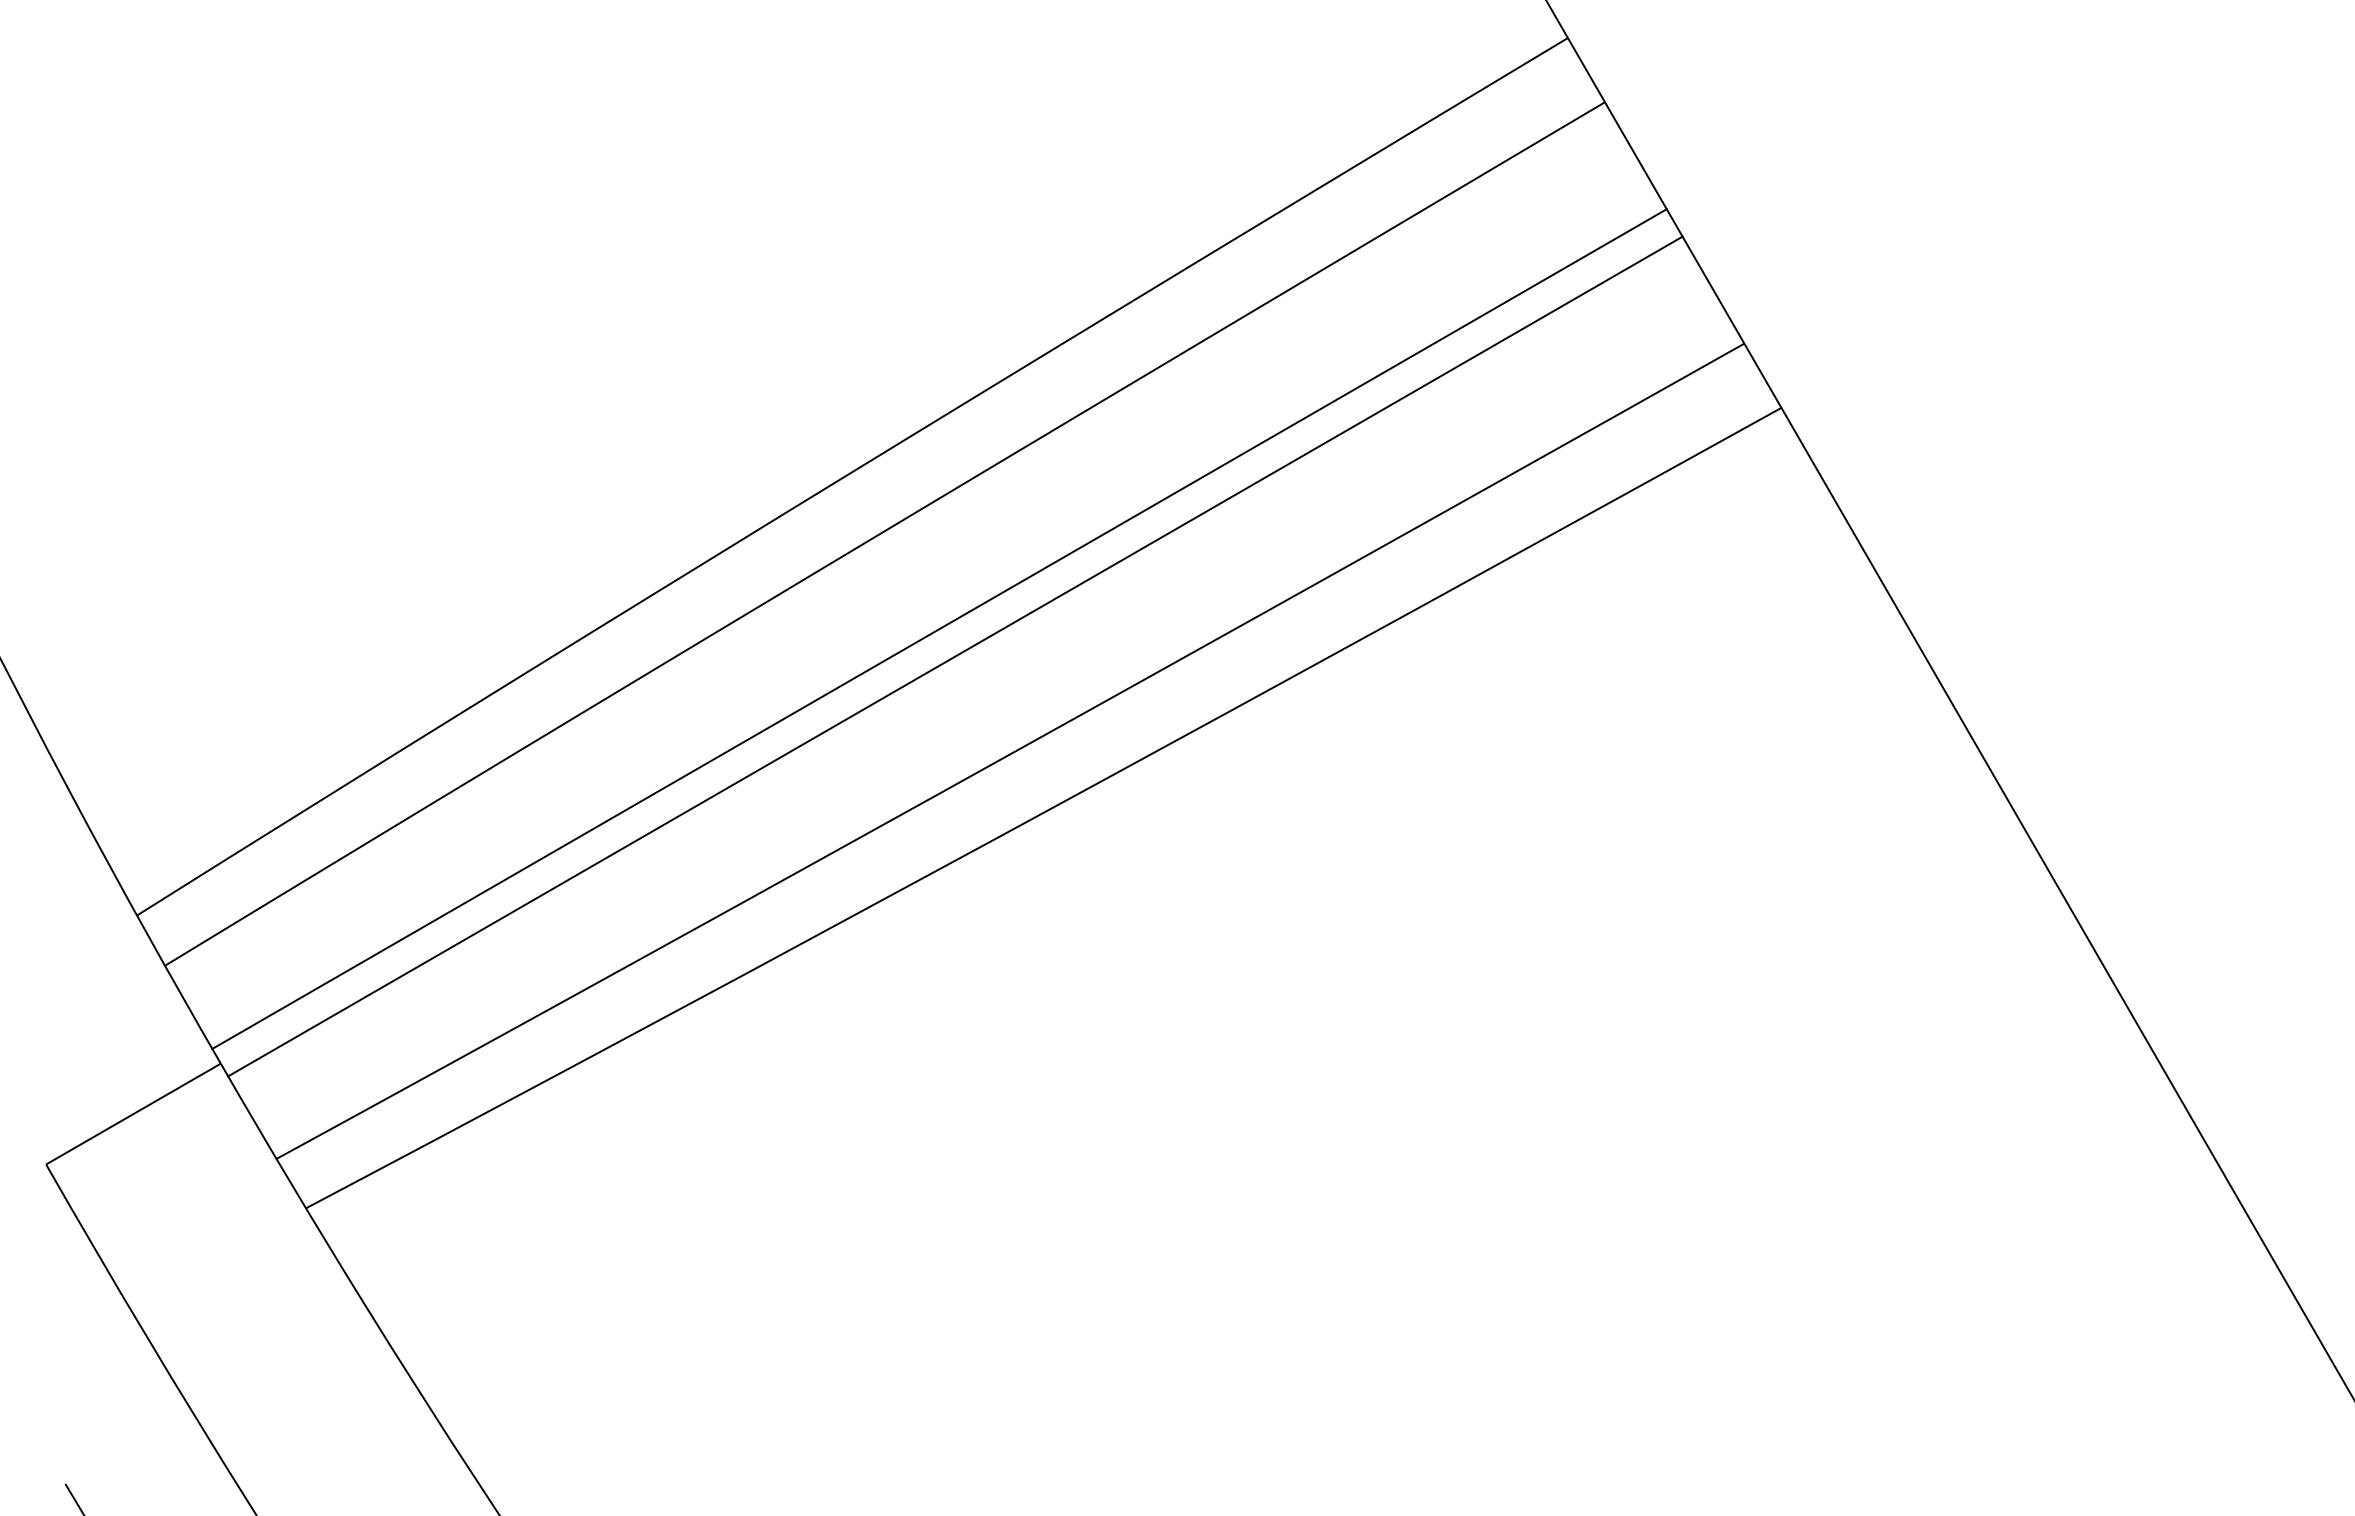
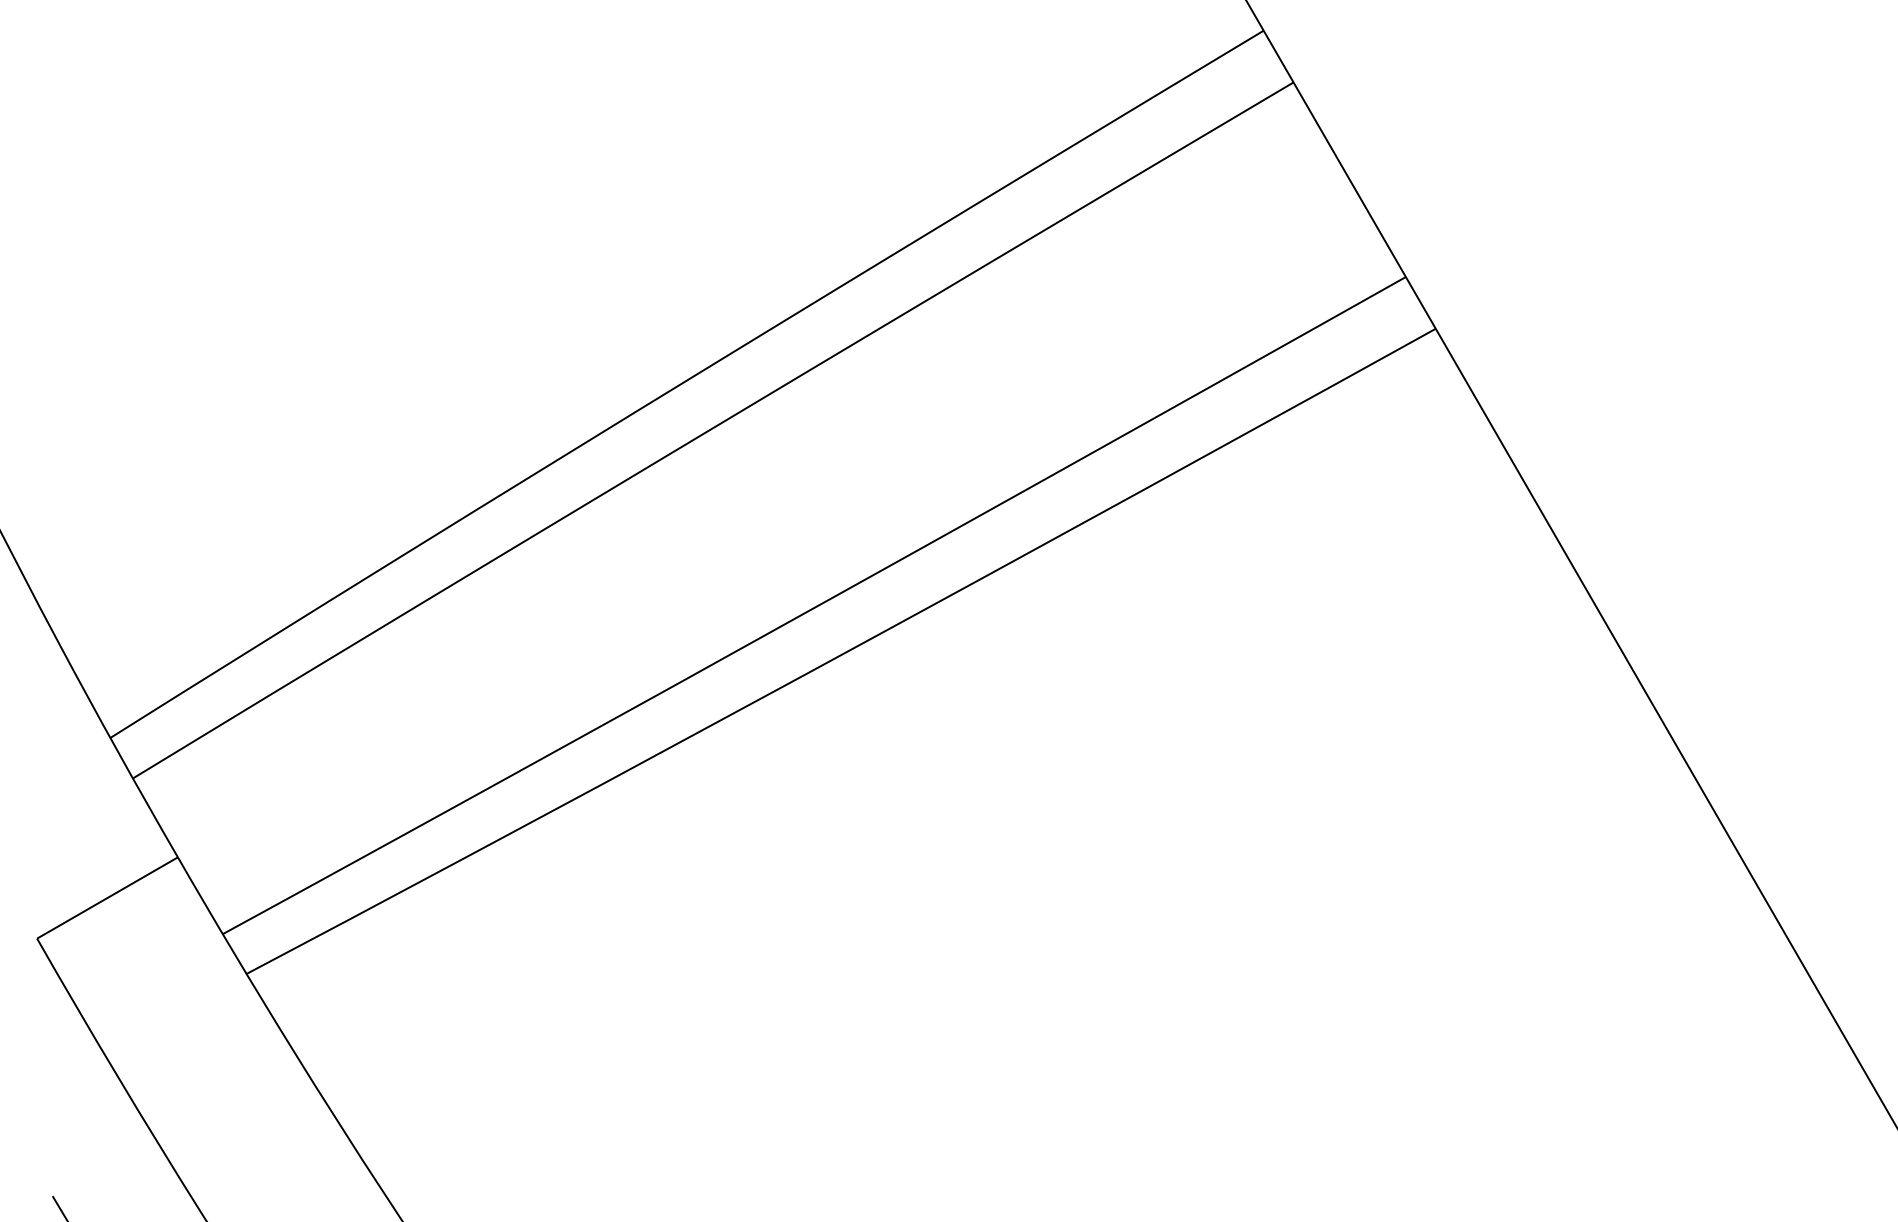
line: (939, 628) -> (757, 506), removed
line: (955, 656) -> (770, 529), removed

